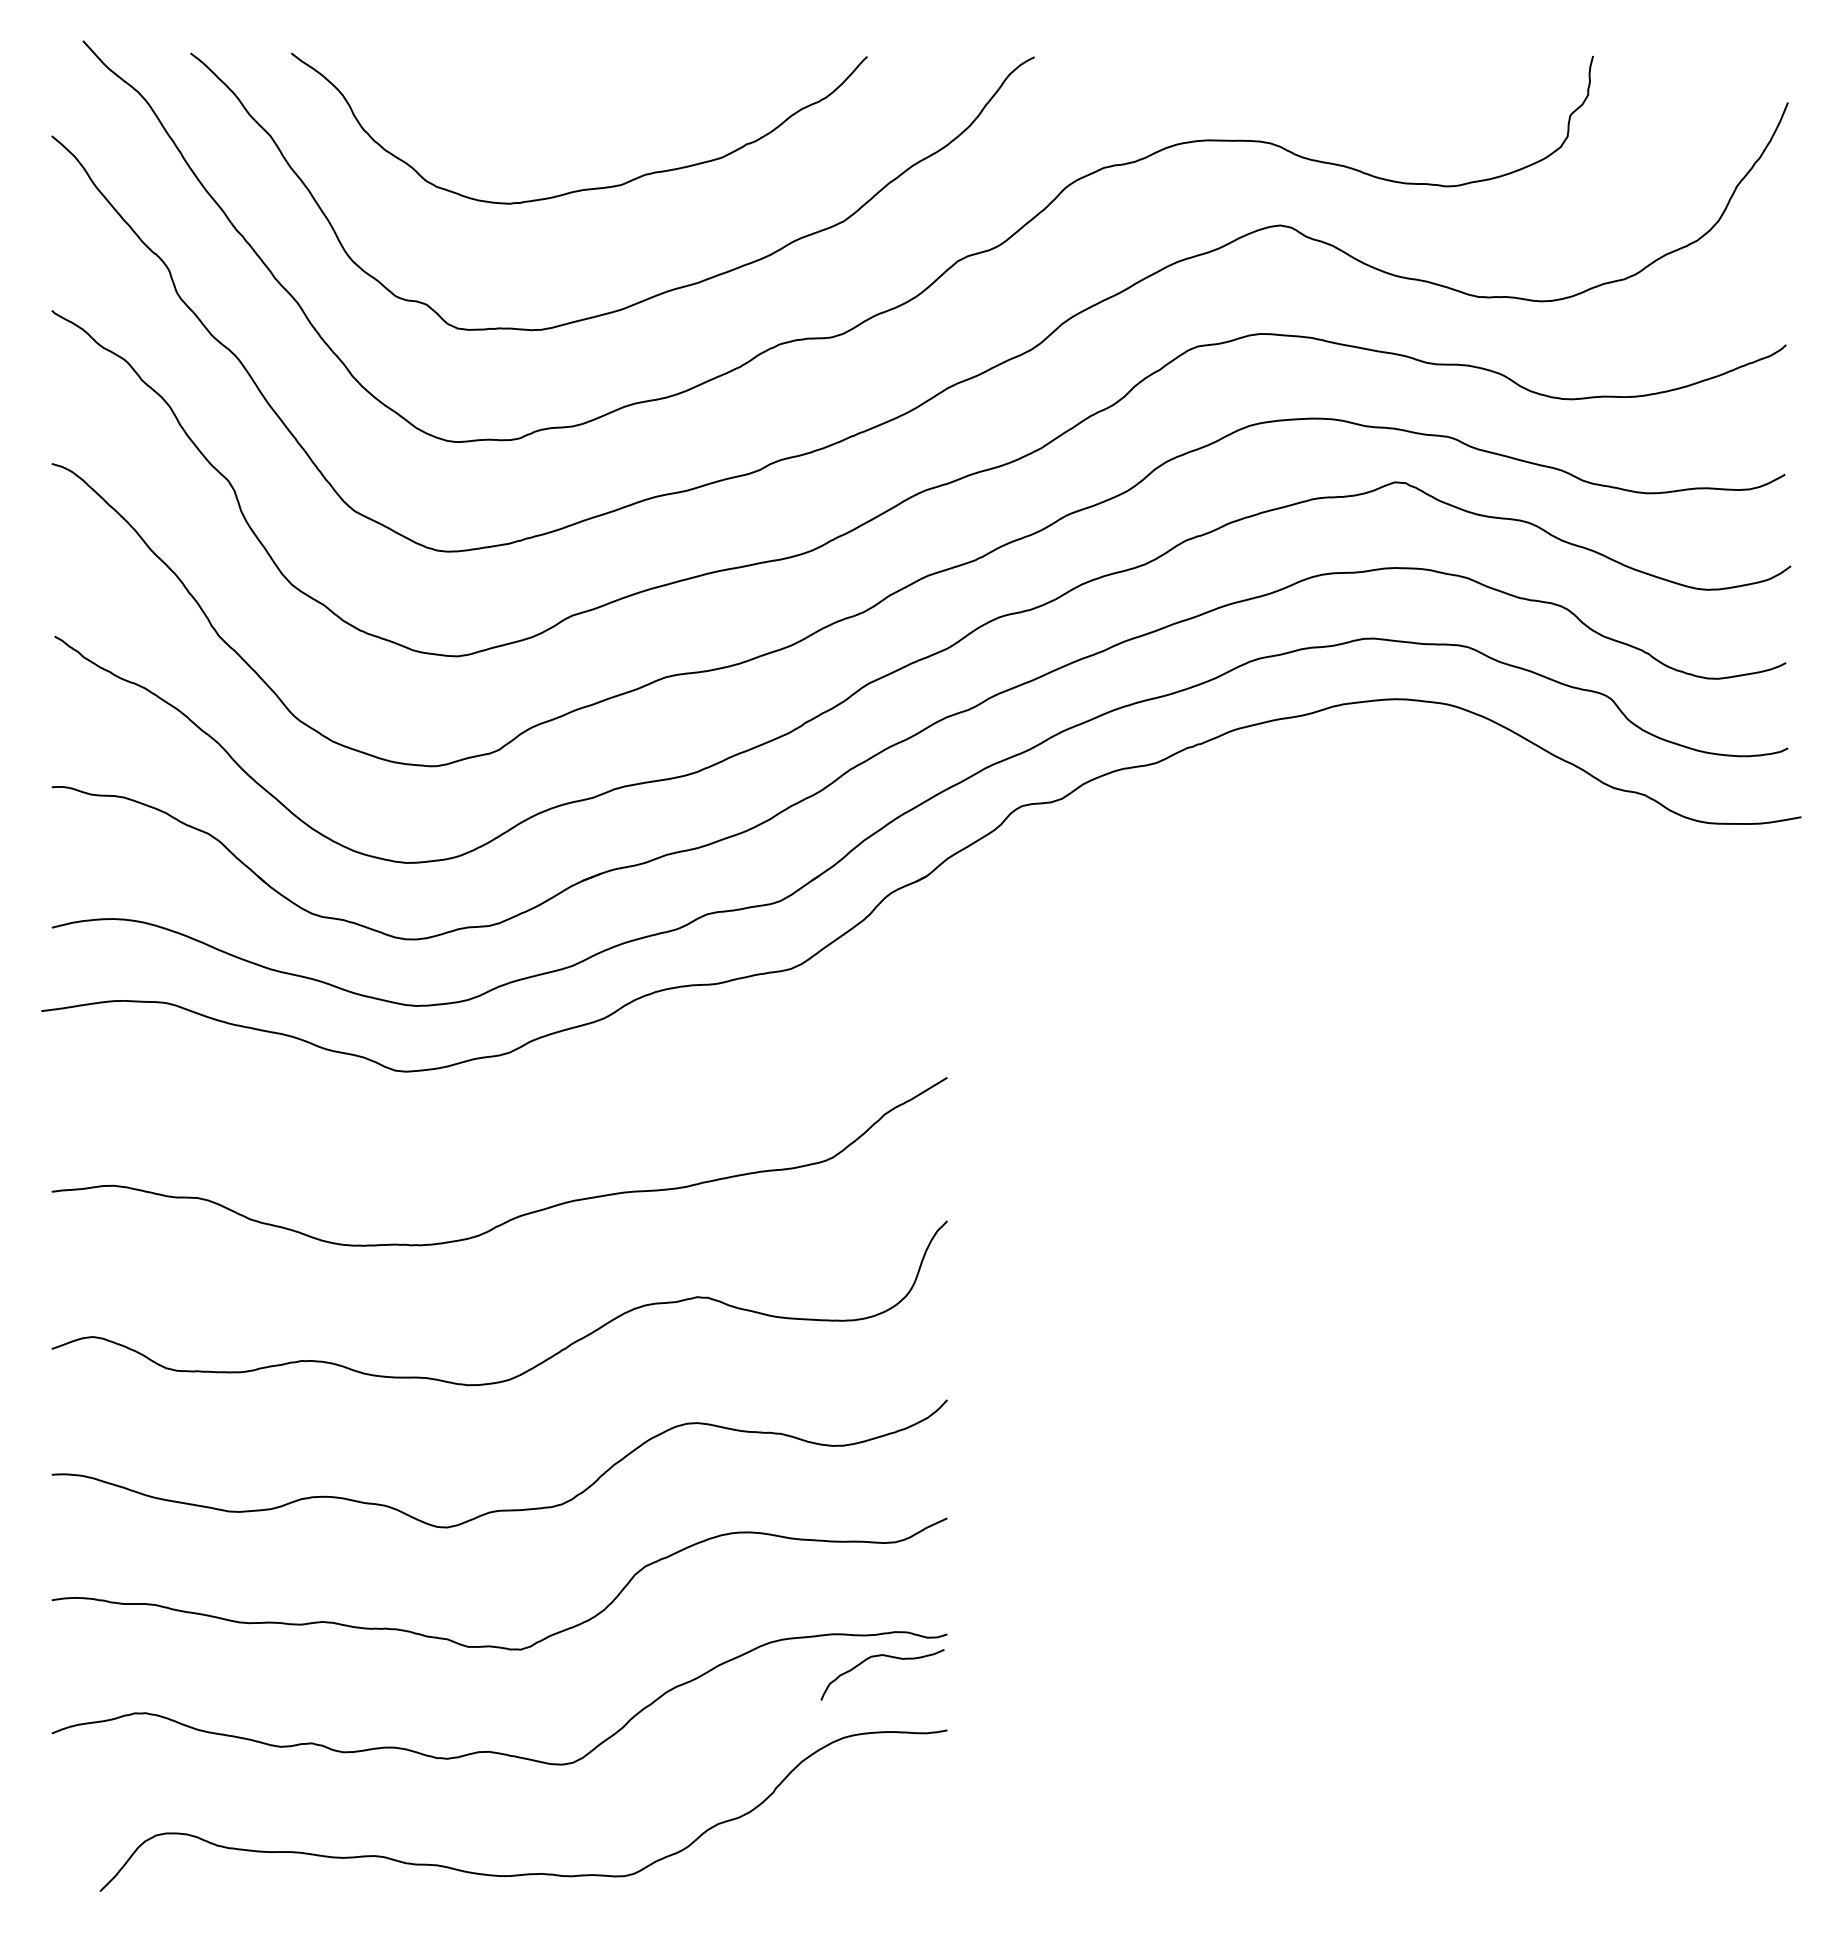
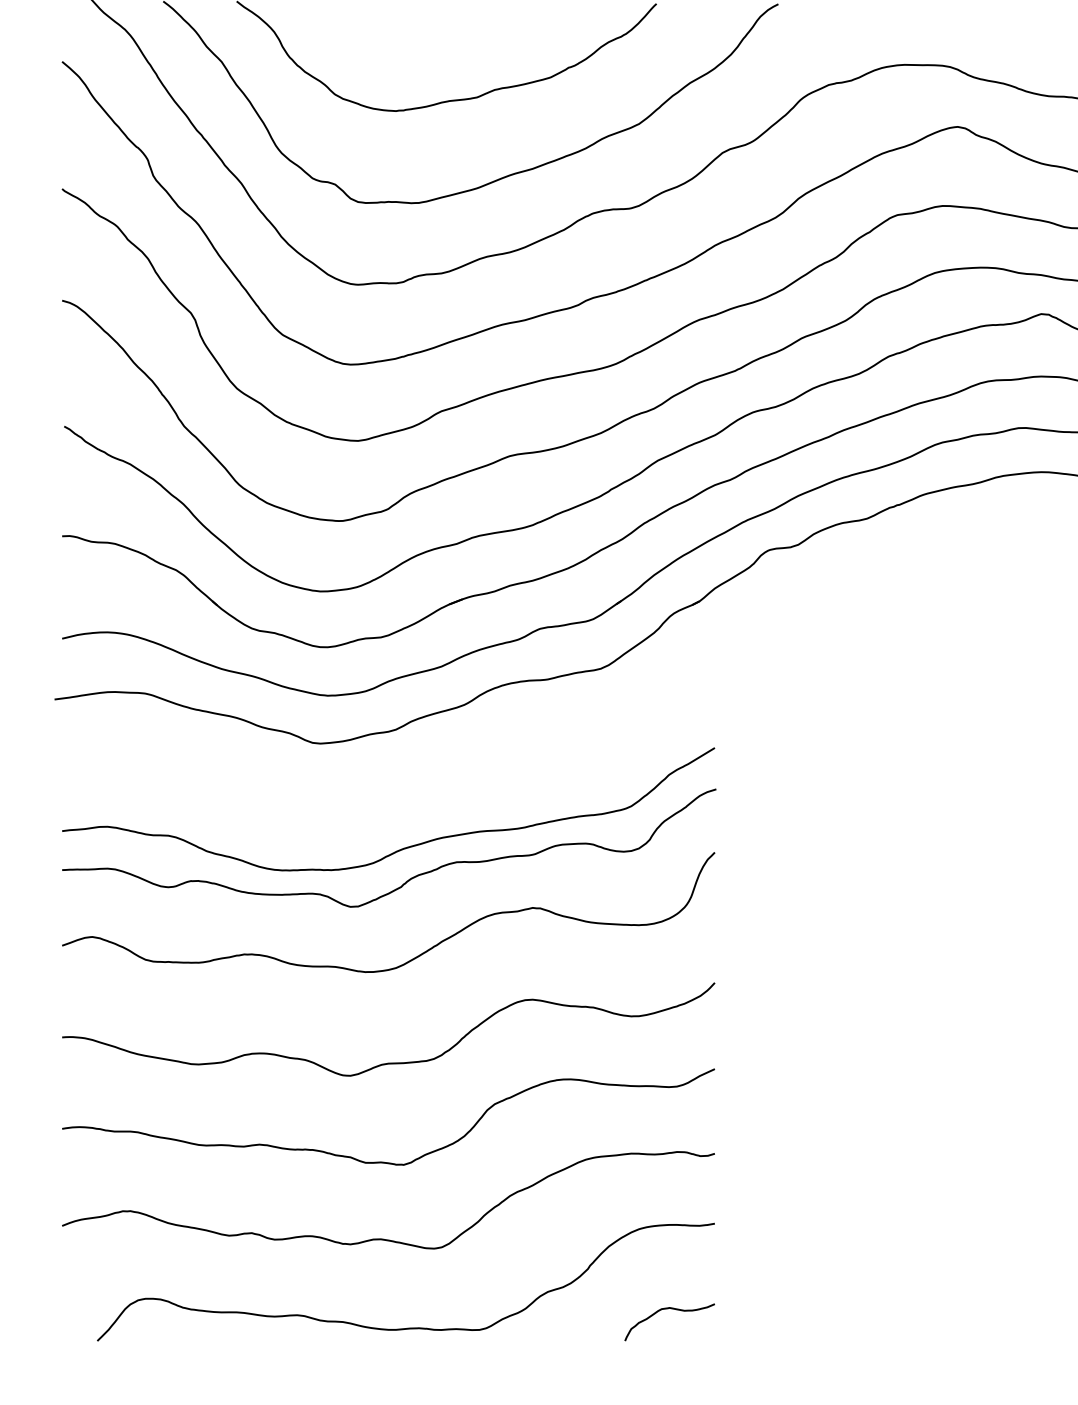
curve: (529, 1256) -> (410, 878), added
curve: (883, 1656) -> (670, 1309), moved

